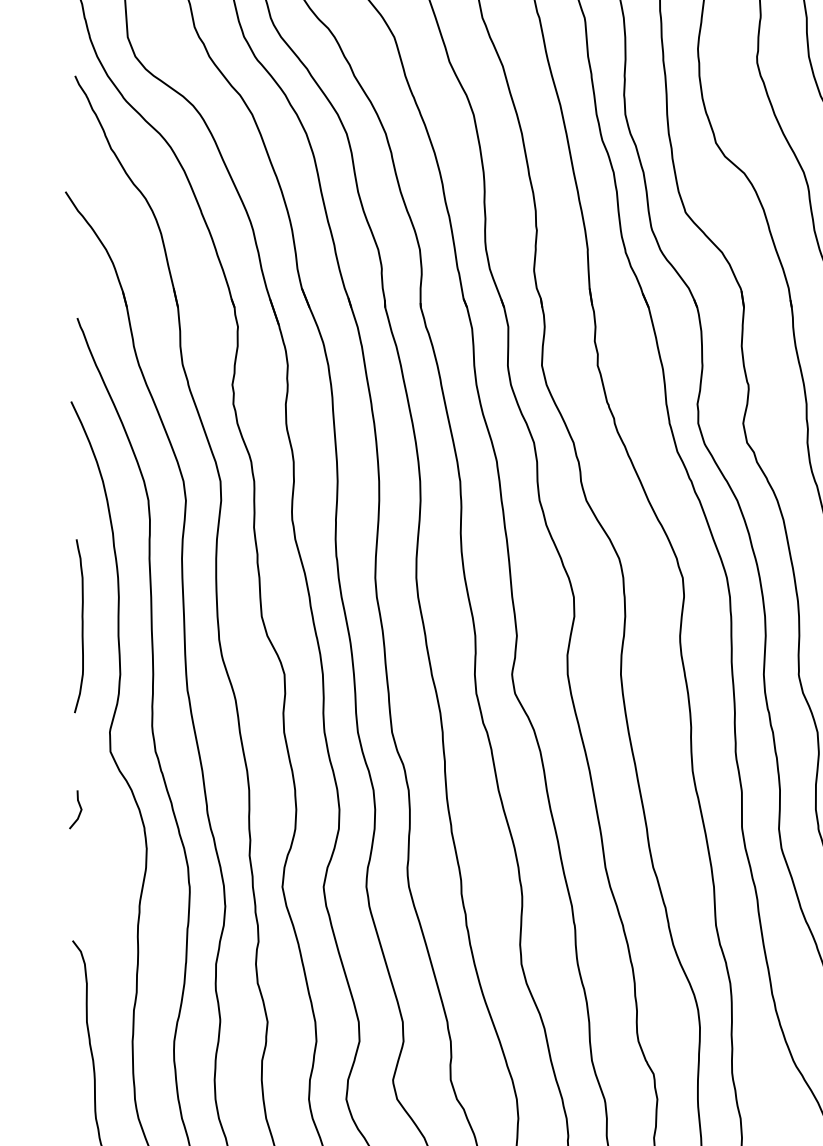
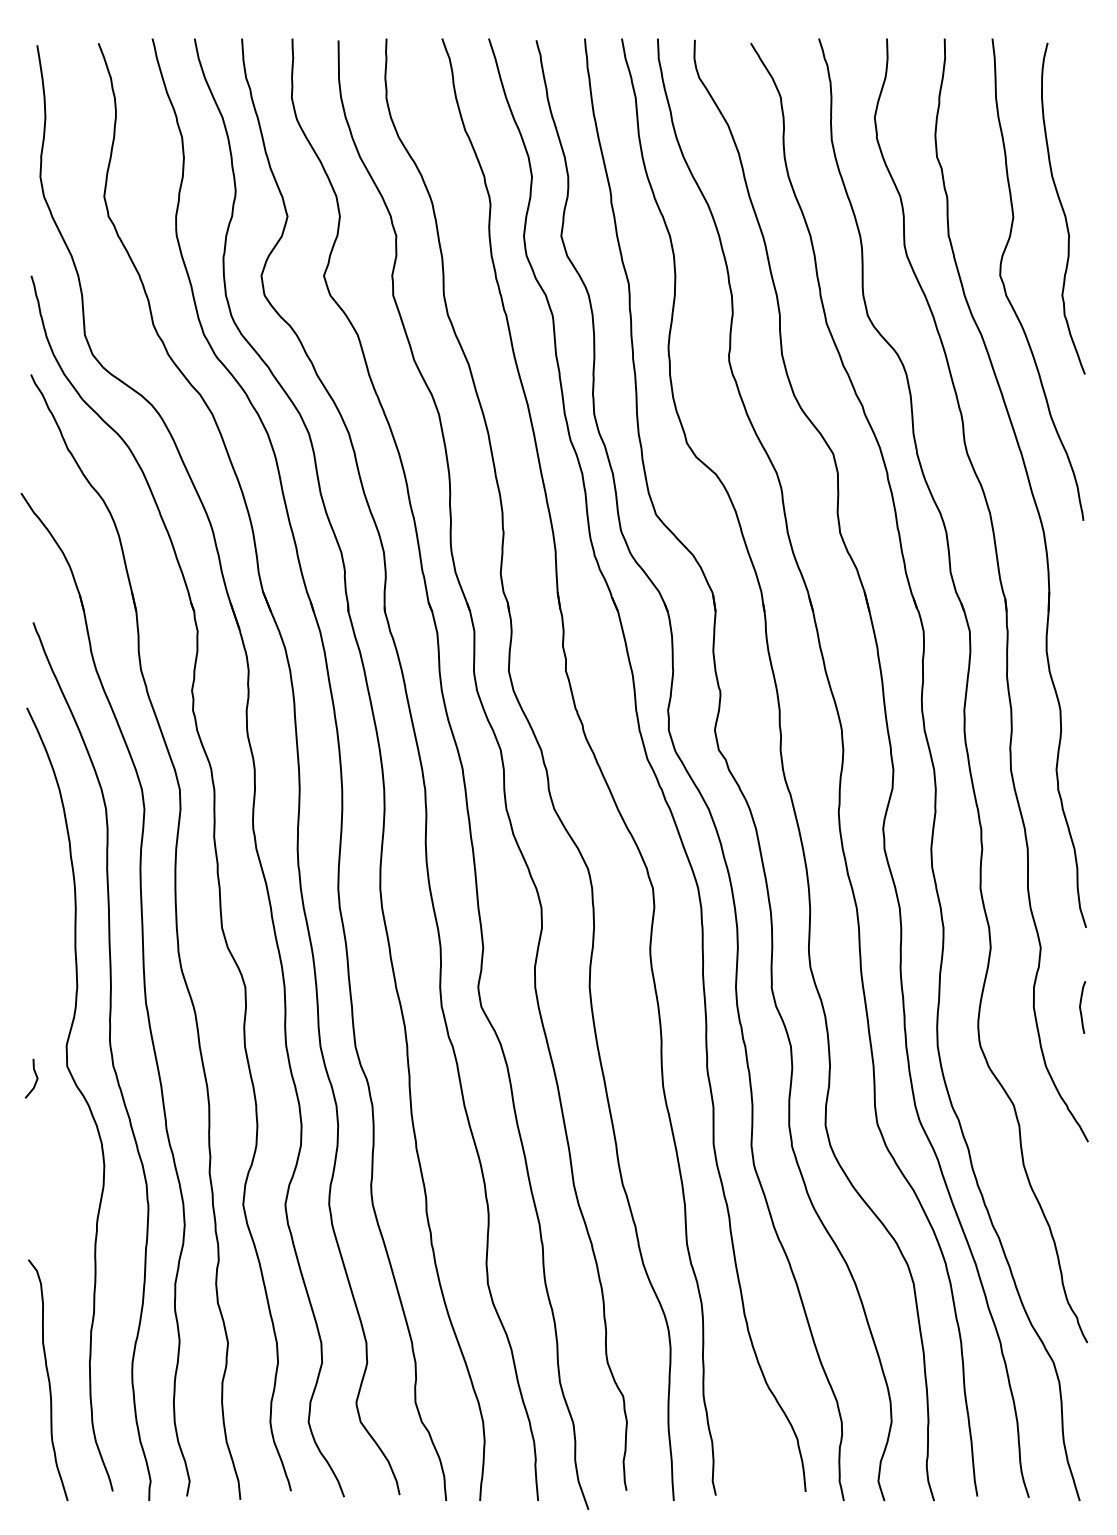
curve: (81, 625) -> (37, 937), removed
line: (79, 807) -> (35, 1076), moved

